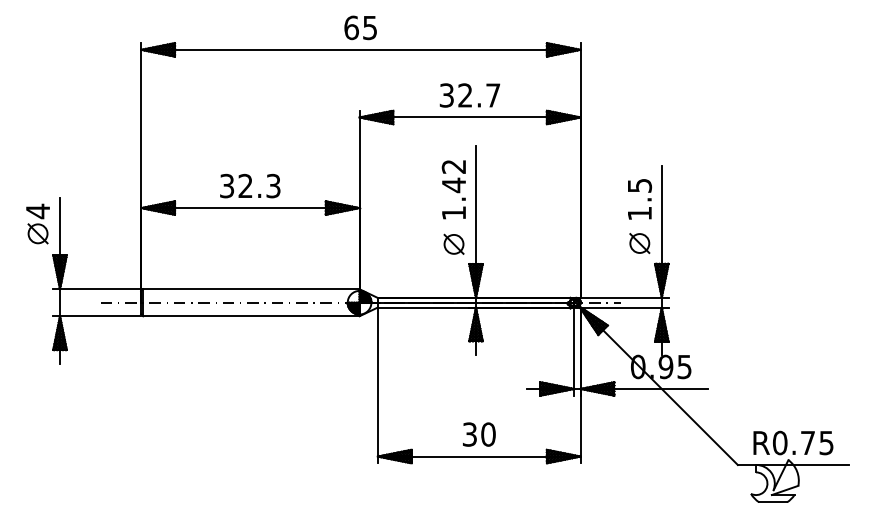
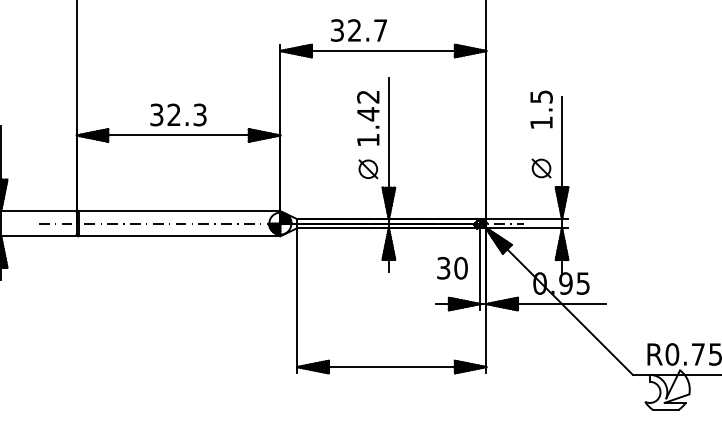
text: (469, 95) -> (358, 30), moved
text: (639, 199) -> (541, 109), moved
text: (479, 434) -> (452, 268), moved

